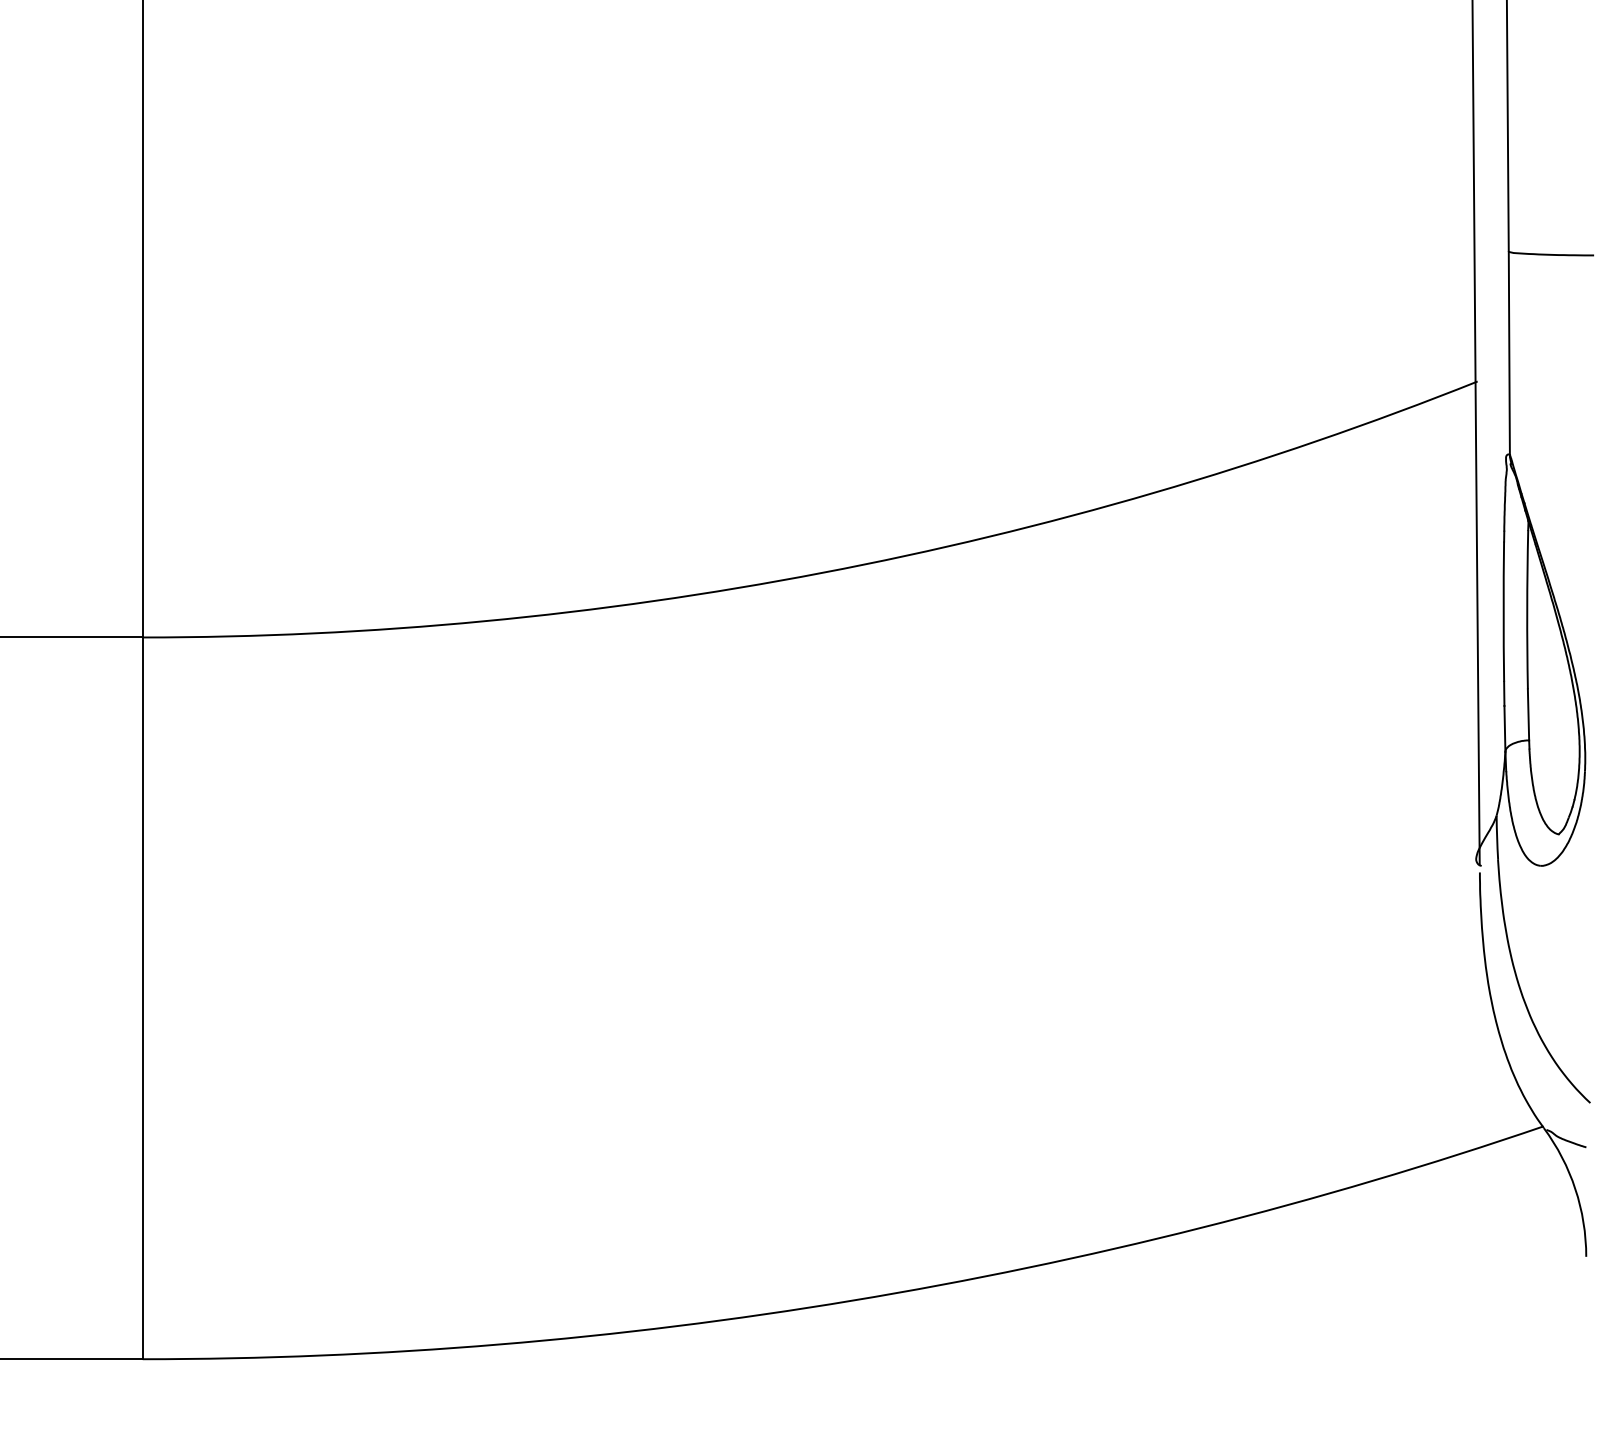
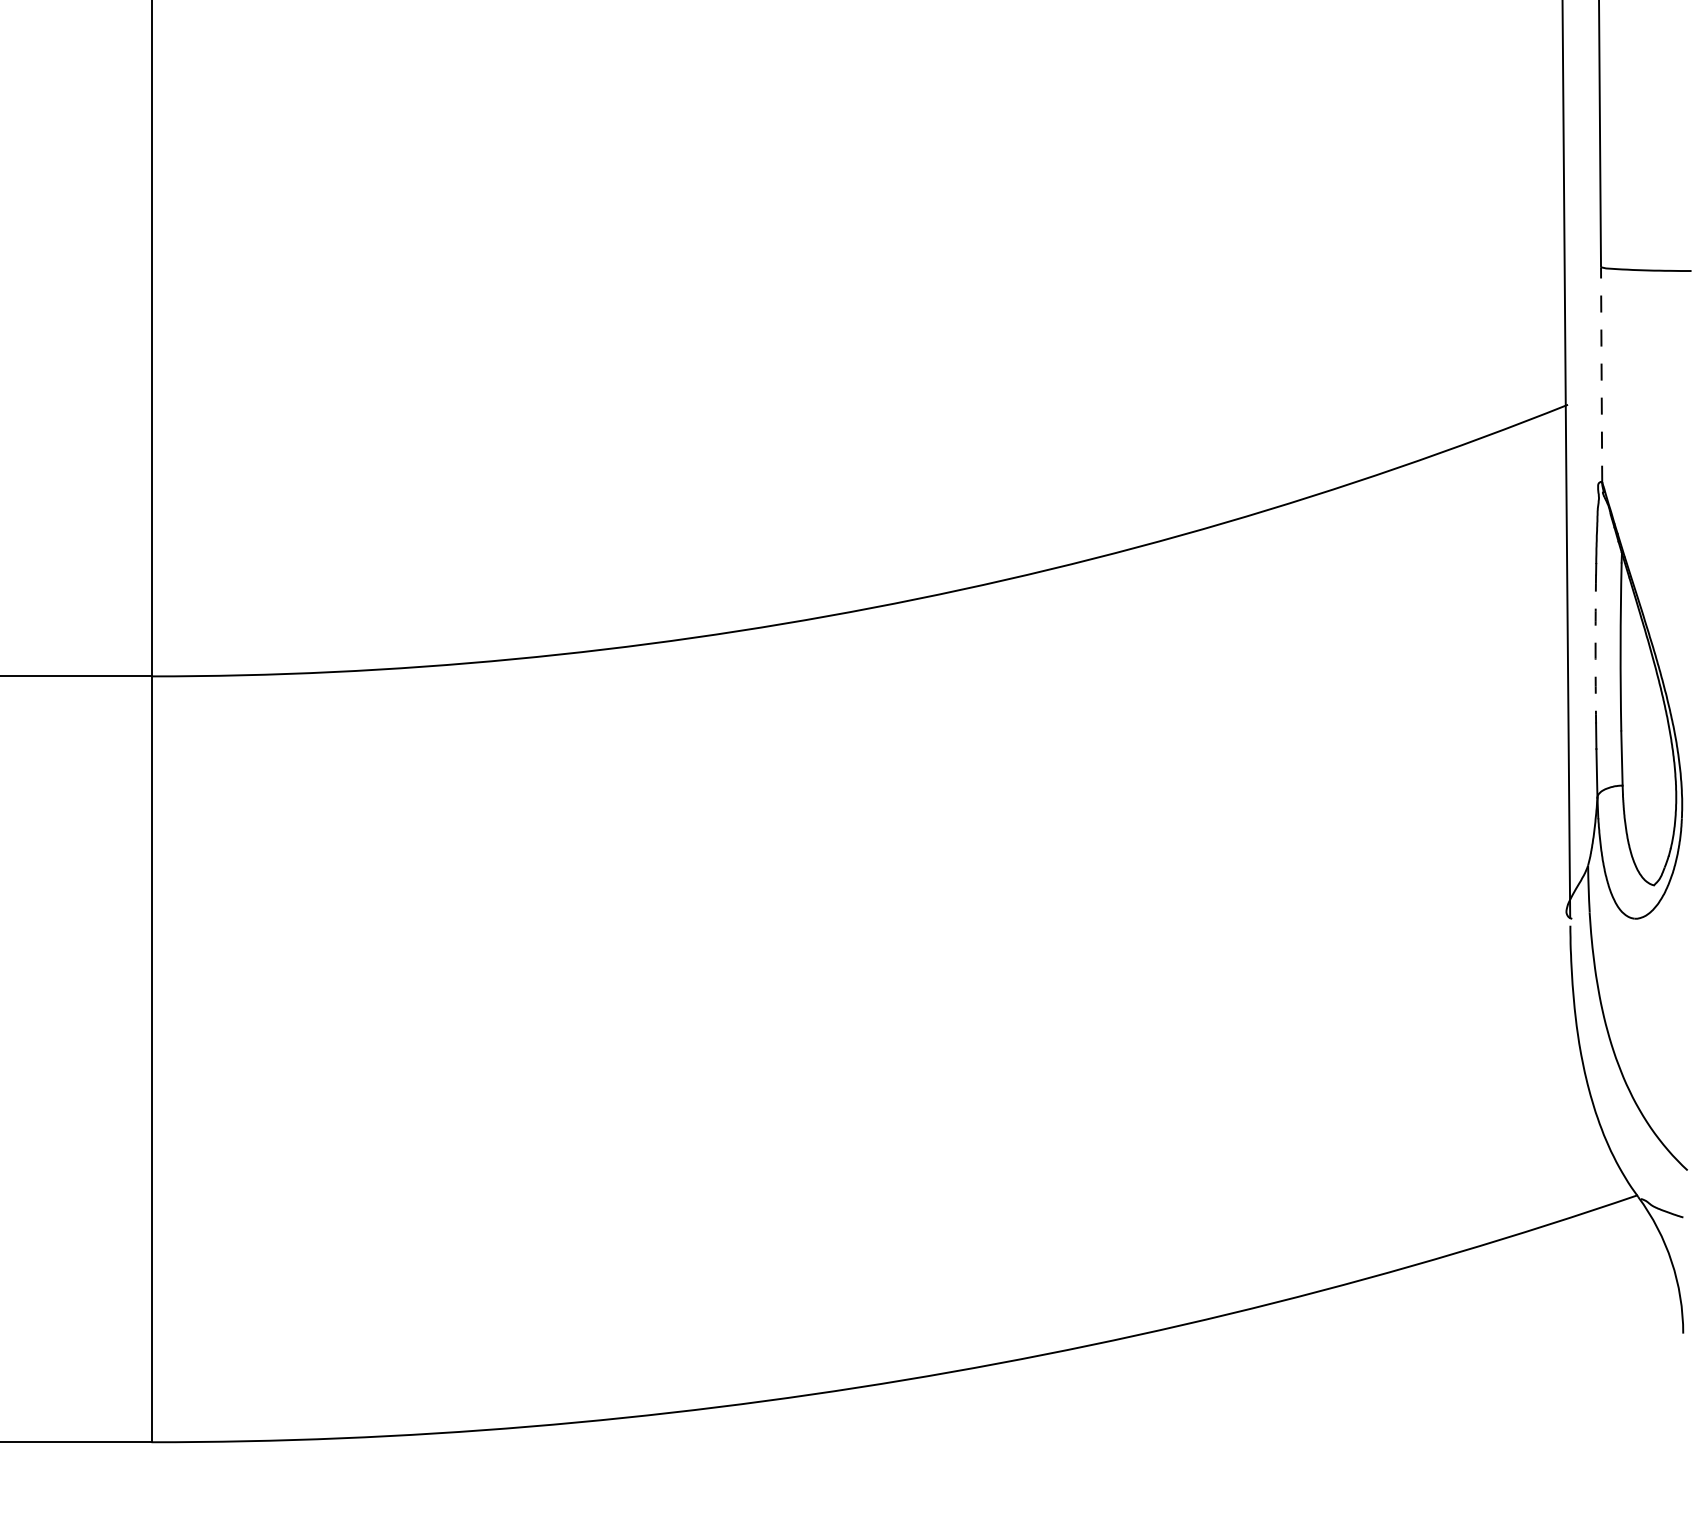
line: (1509, 353) -> (1601, 375), solid -> dashed
arc: (1503, 611) -> (1595, 648), solid -> dashed

